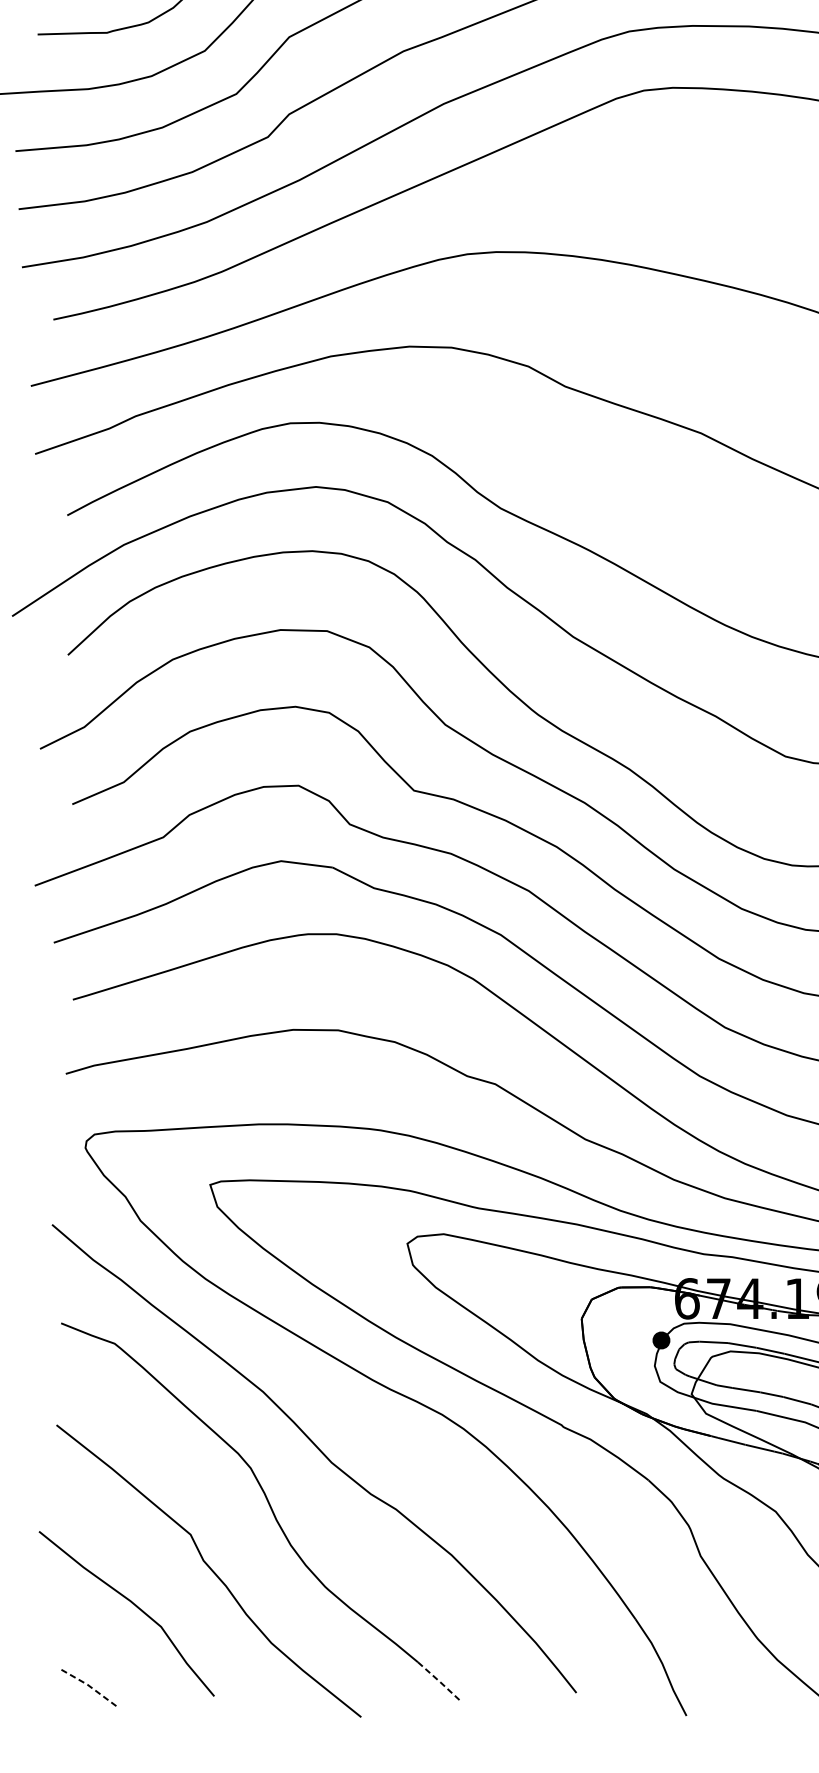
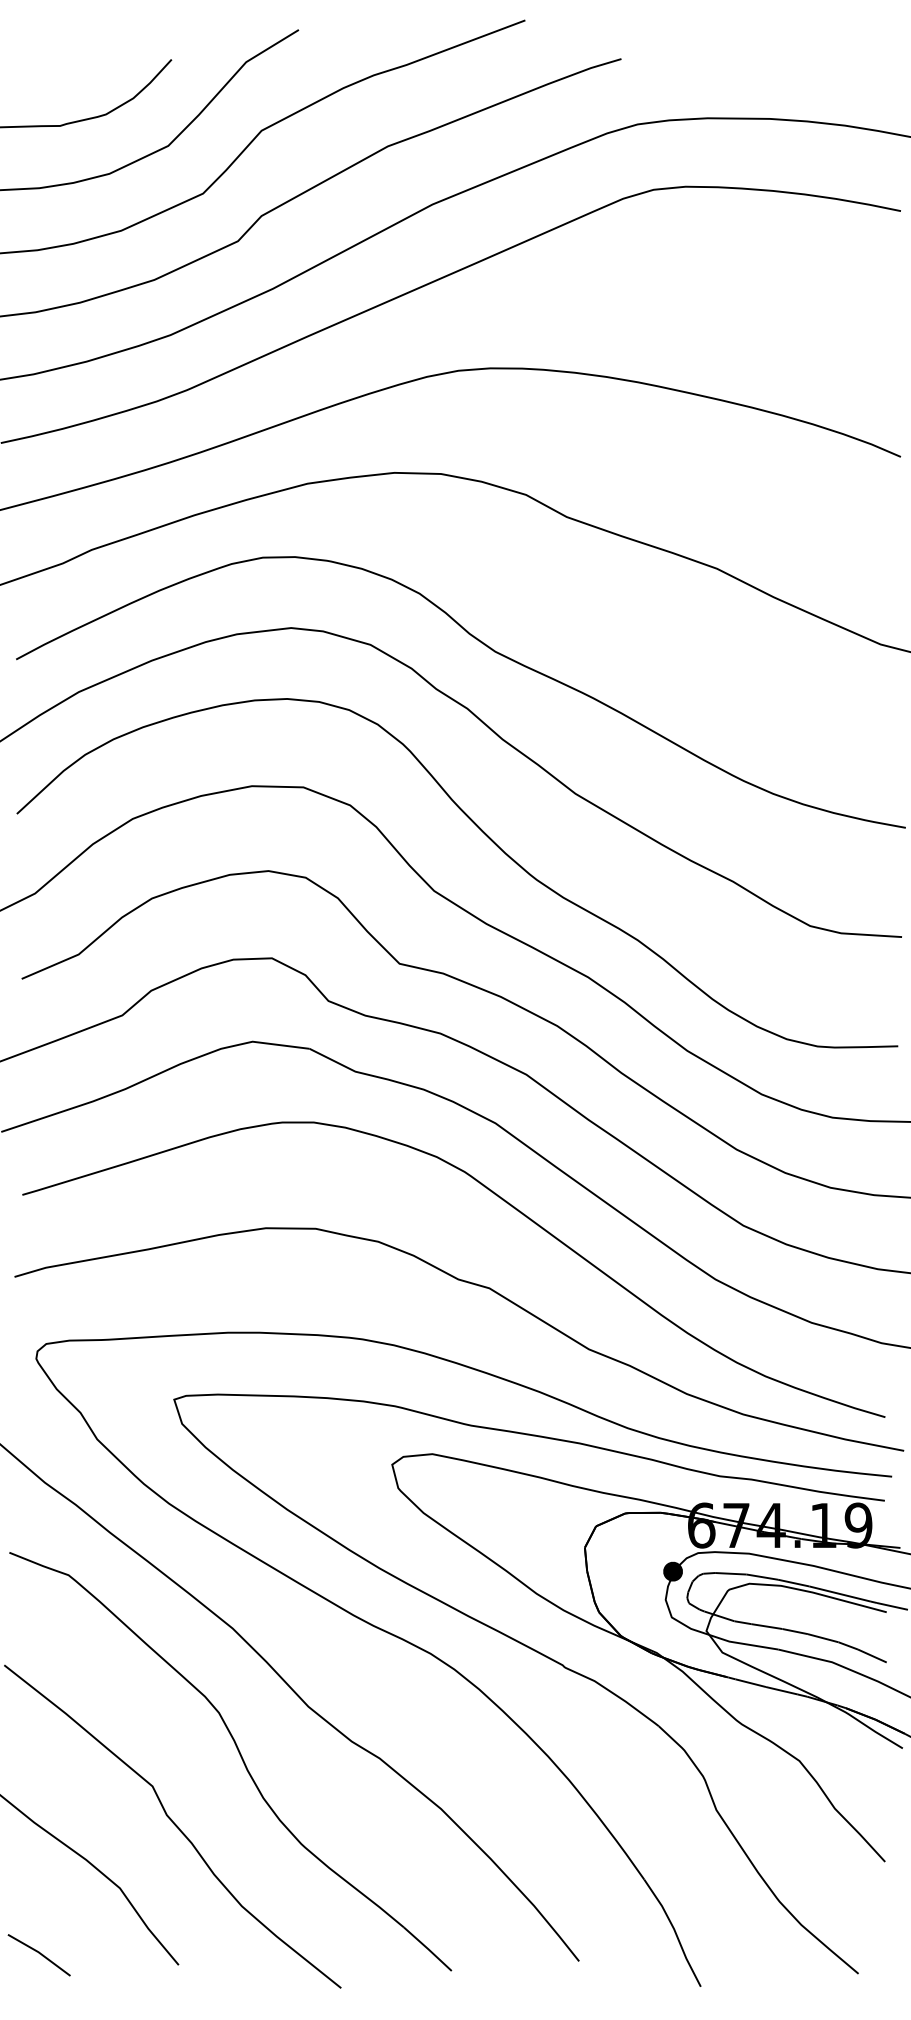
line: (440, 1682) -> (428, 1949), dashed -> solid
line: (88, 1684) -> (39, 1952), dashed -> solid

